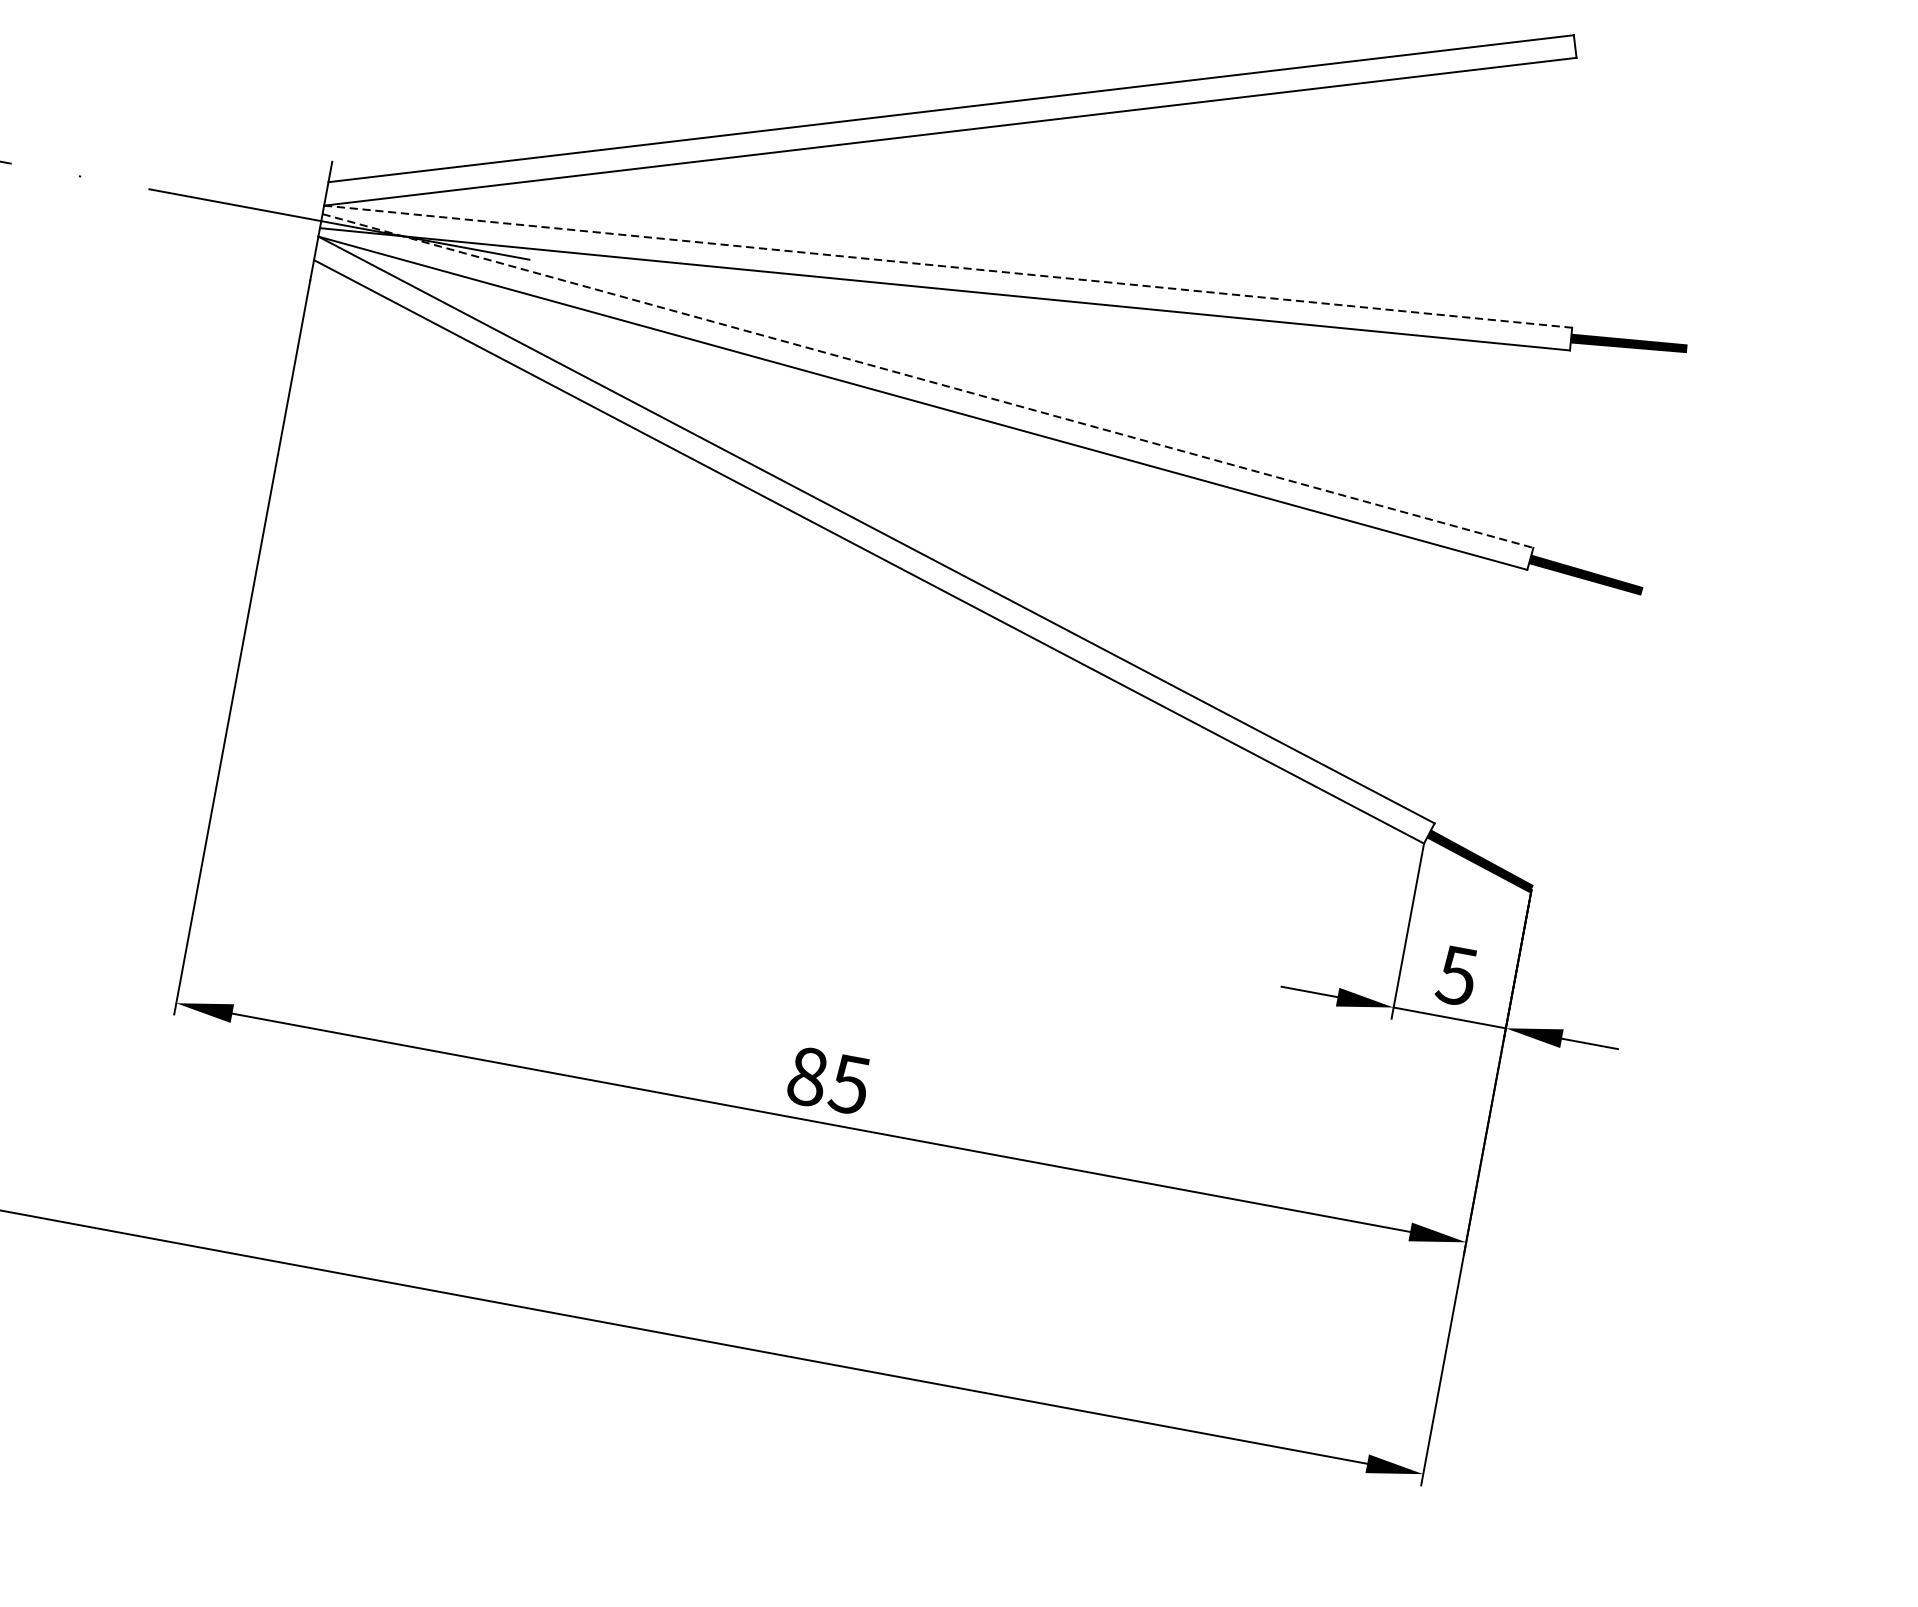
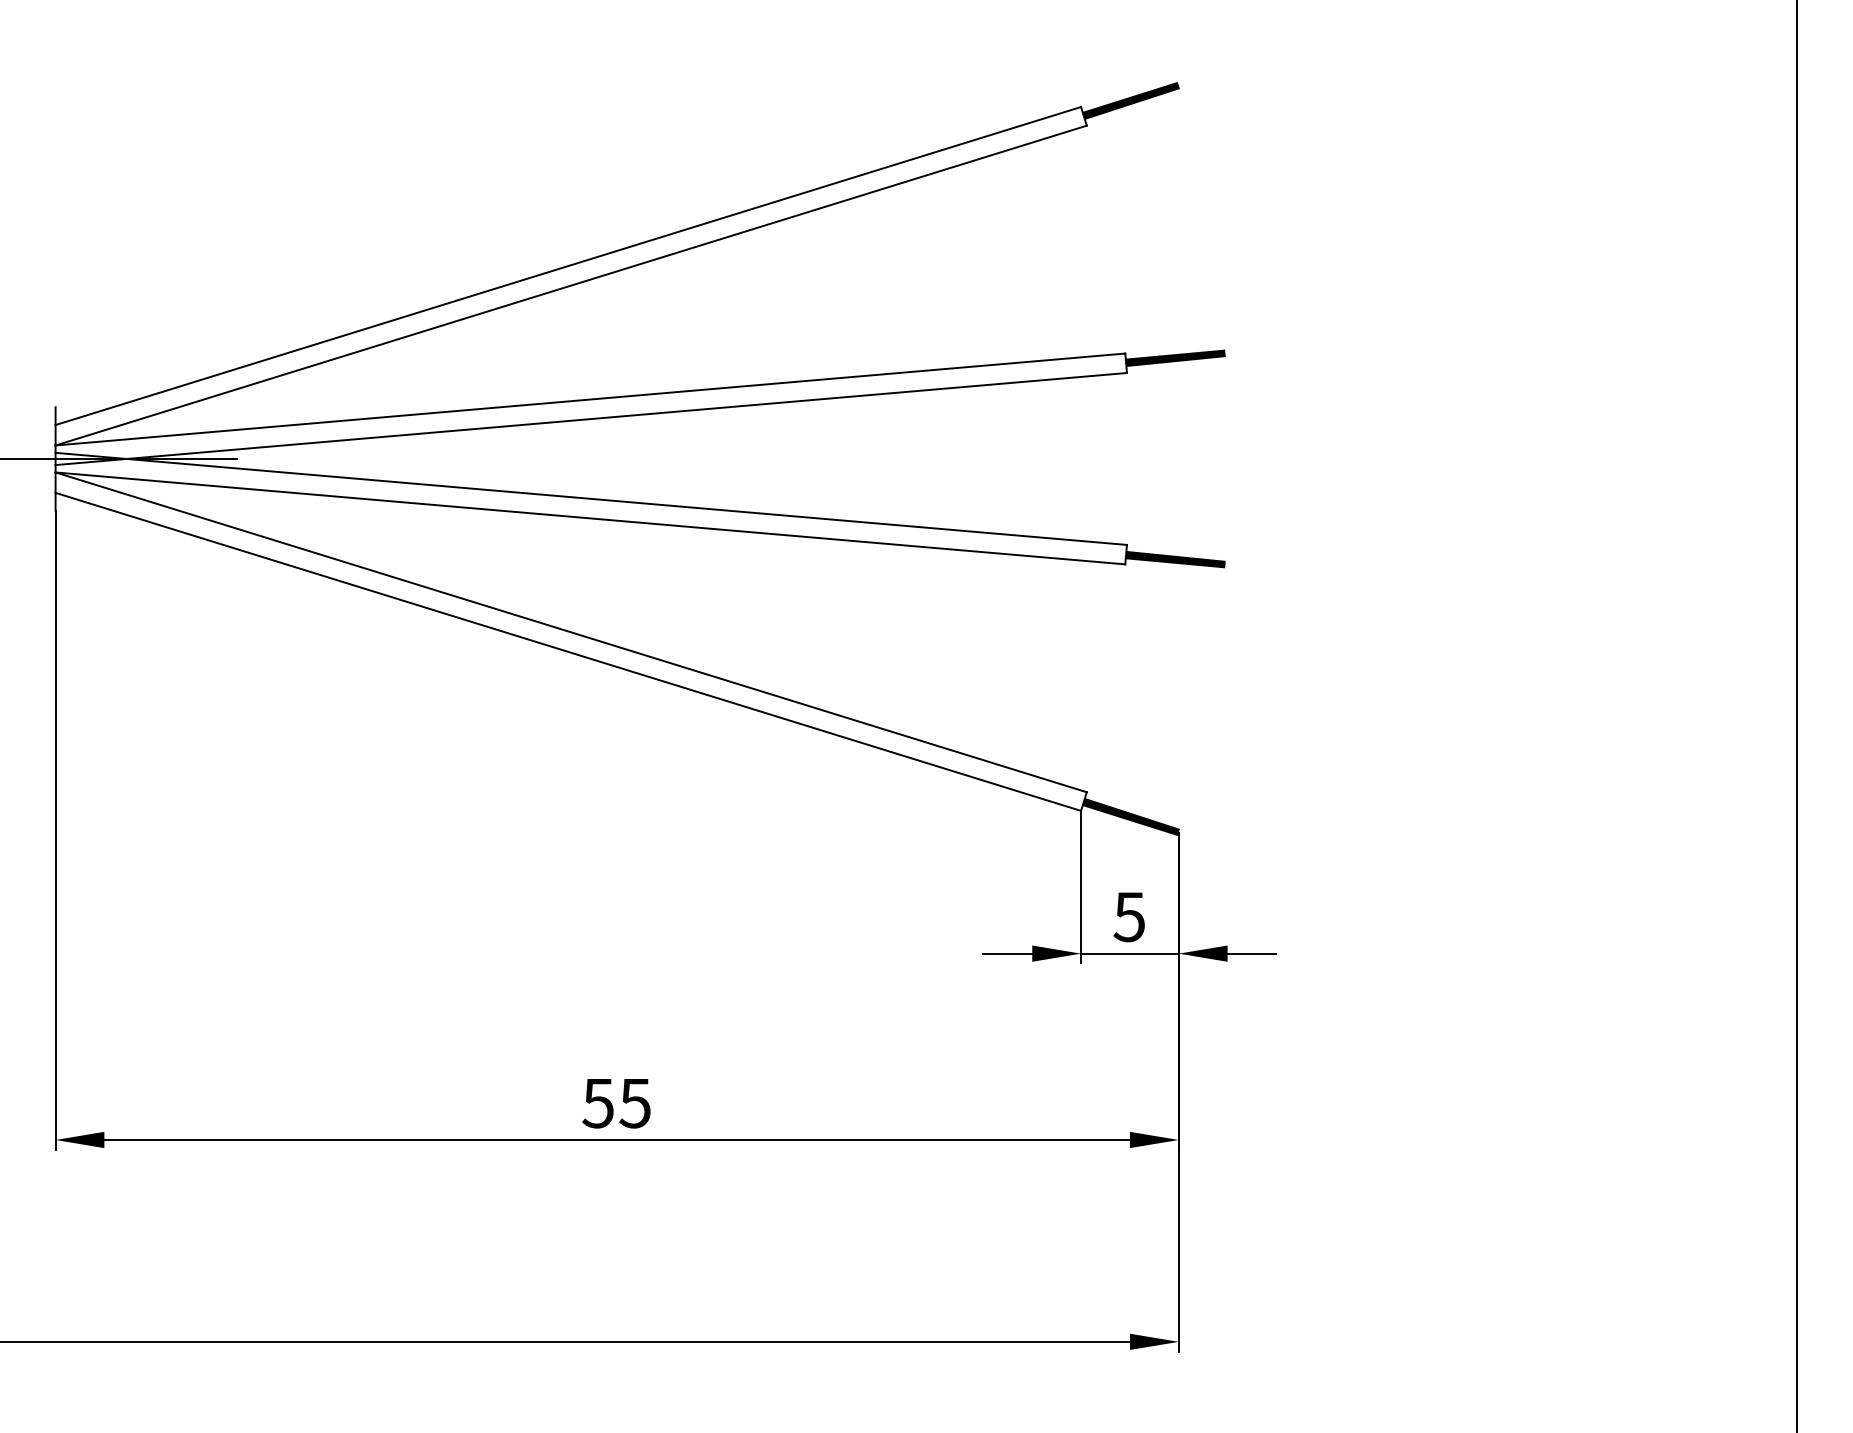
fill: (1632, 38) -> (1130, 100), added
line: (948, 266) -> (590, 399), dashed -> solid
line: (928, 380) -> (591, 498), dashed -> solid
text: (807, 1076) -> (598, 1103), 85 -> 55

